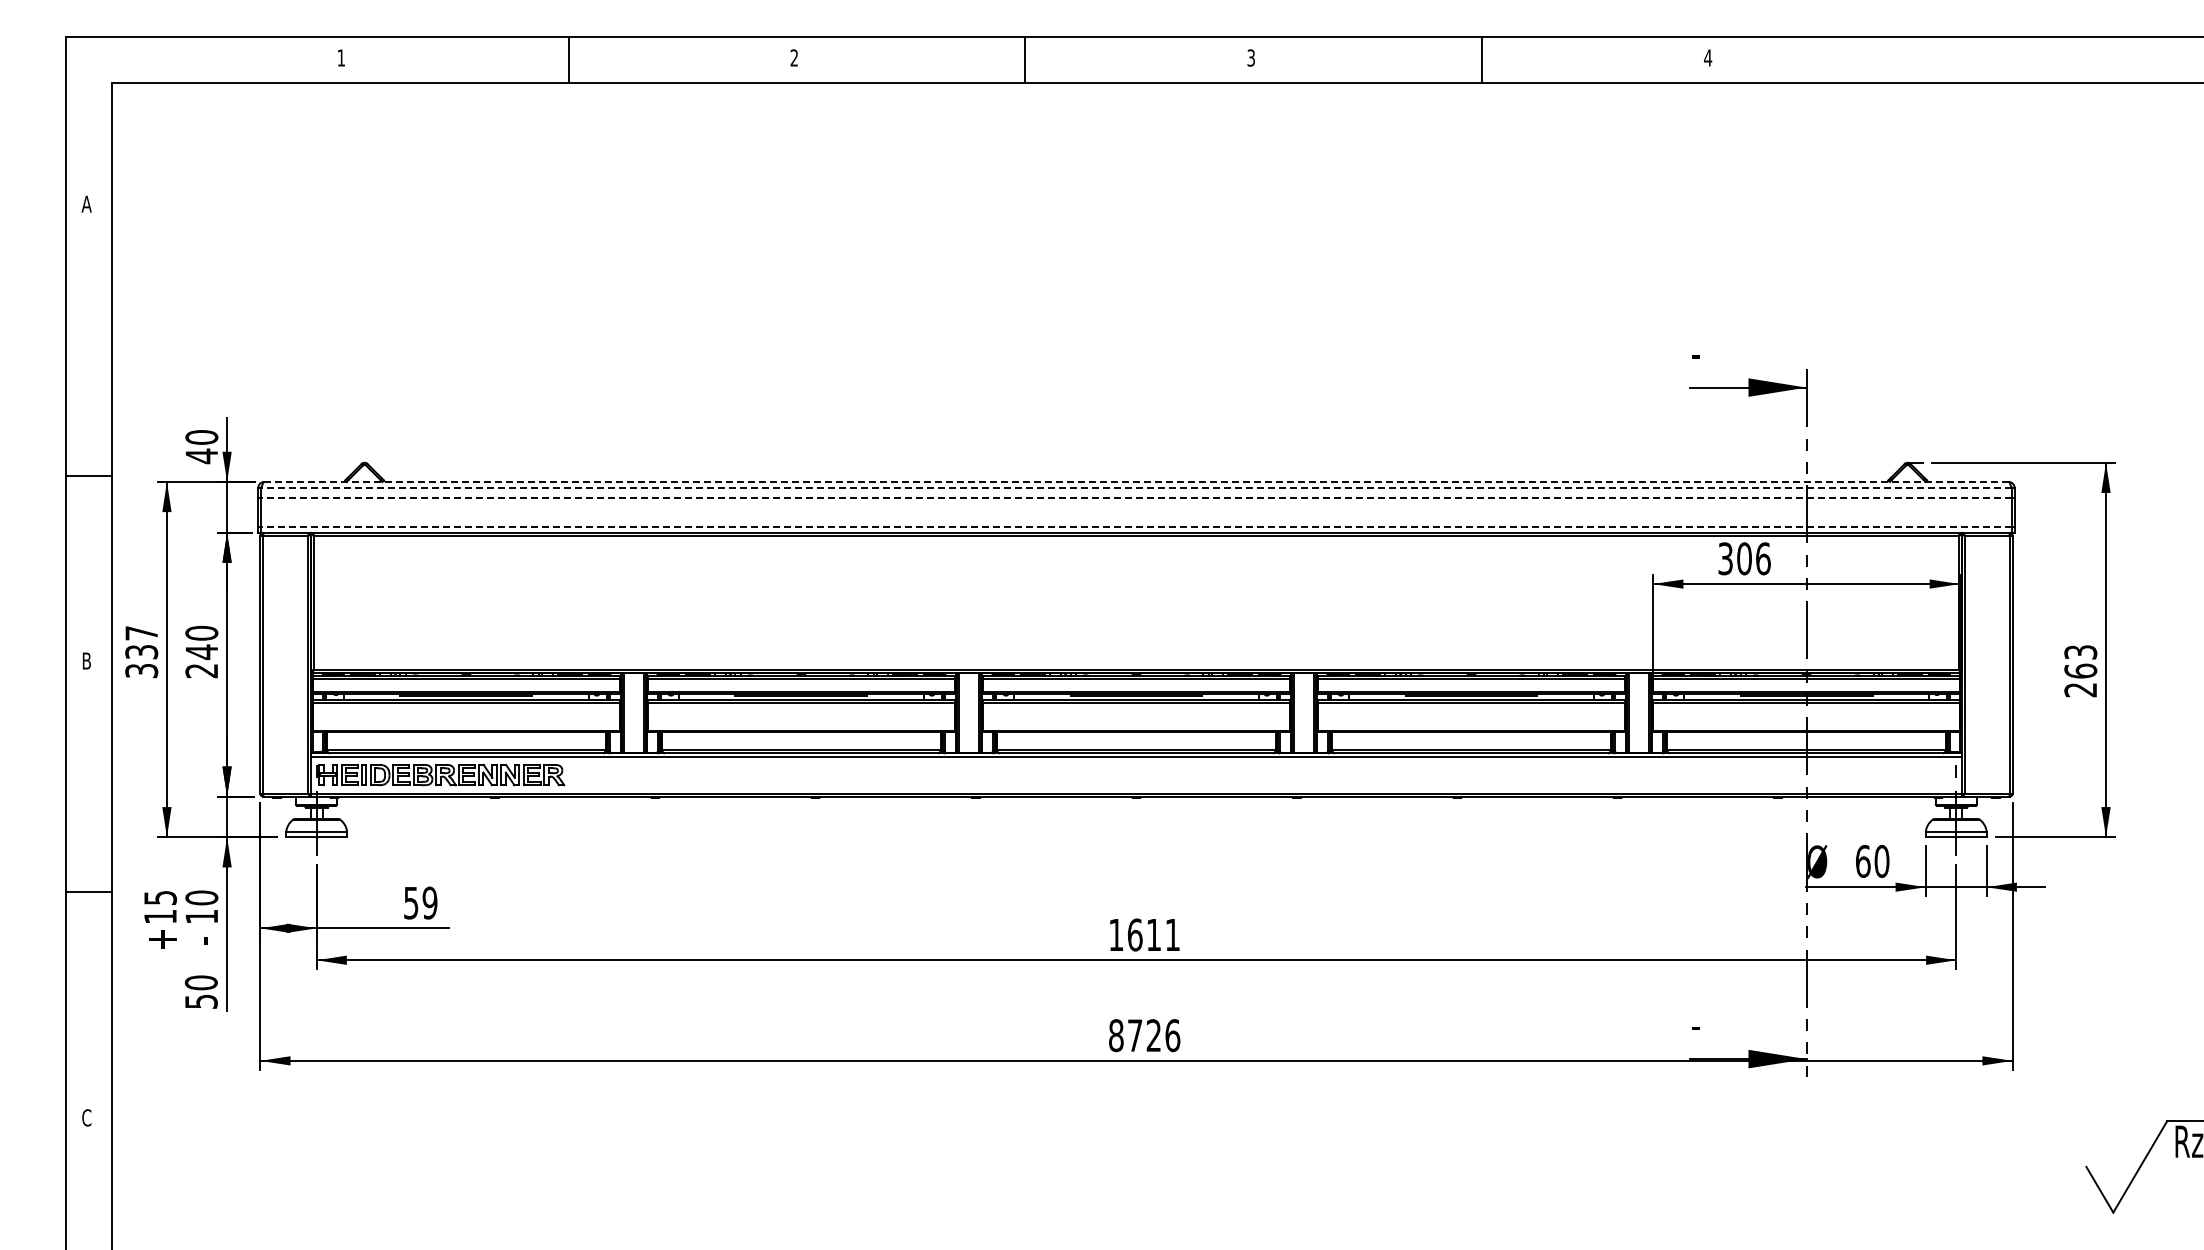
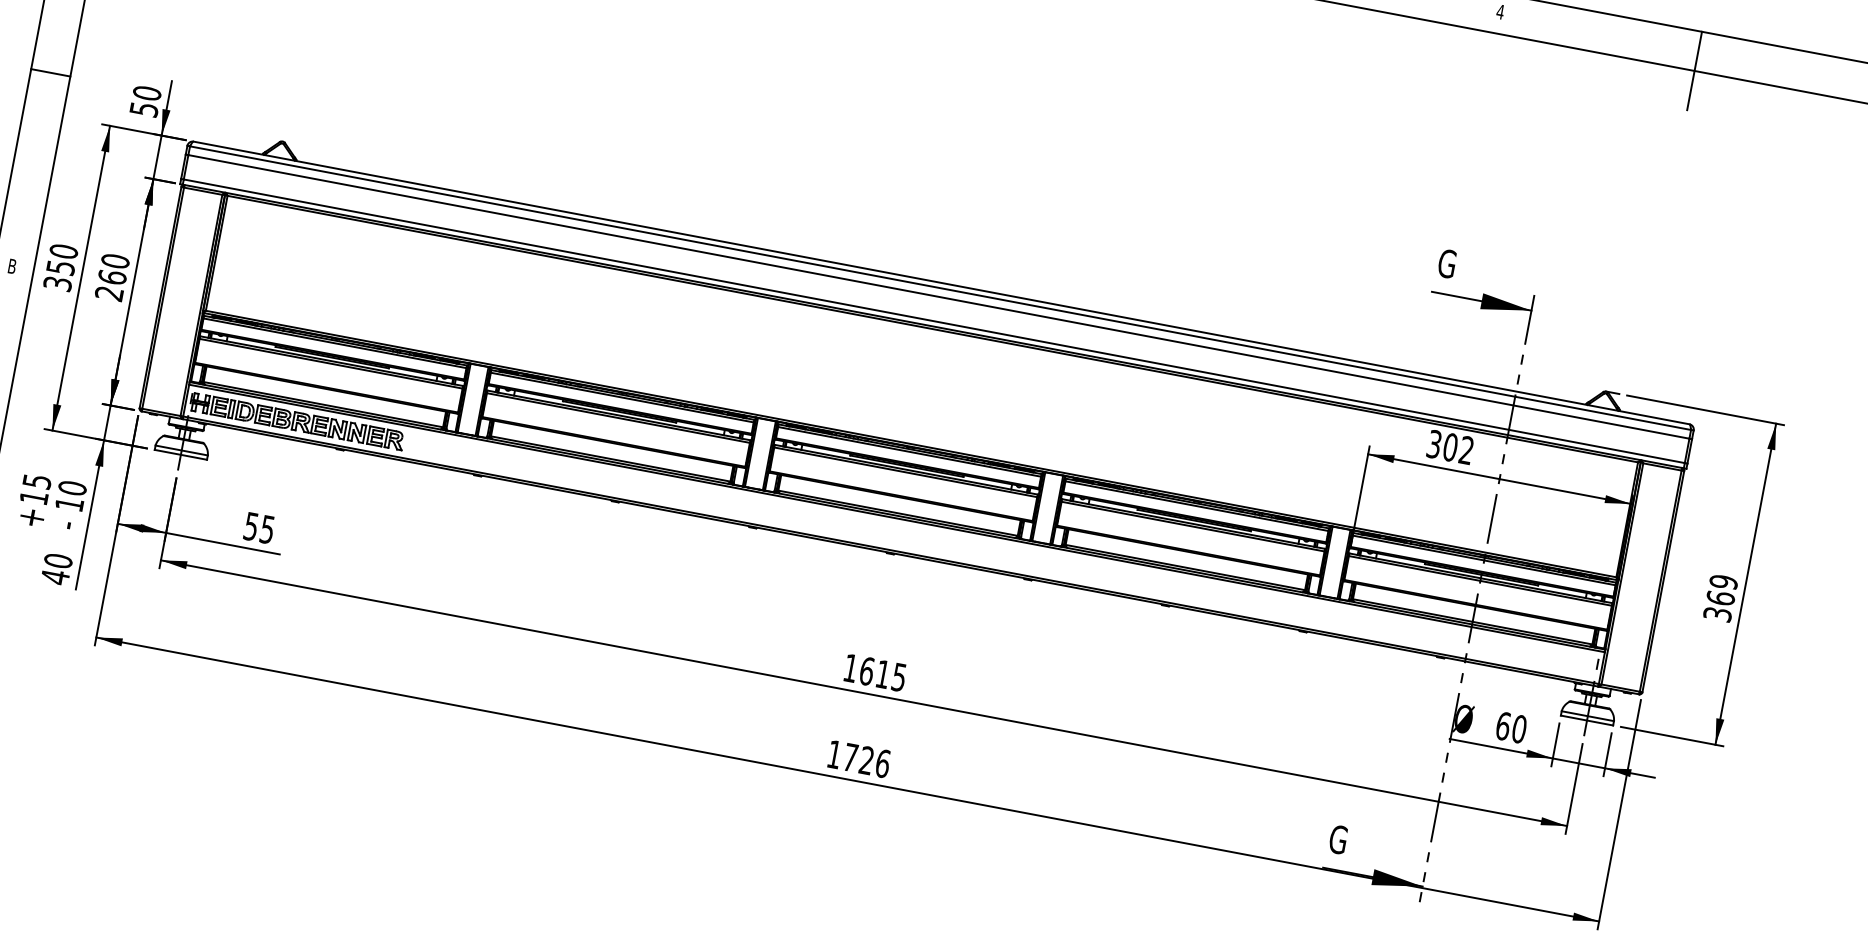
line: (1939, 82) -> (1694, 70), added
text: (1701, 352) -> (1447, 263), - -> G
text: (201, 456) -> (143, 109), 40 -> 50
line: (88, 475) -> (50, 72), moved
line: (1135, 481) -> (940, 282), dashed -> solid
line: (1135, 488) -> (939, 288), dashed -> solid
line: (1135, 498) -> (938, 297), dashed -> solid
line: (1135, 526) -> (933, 321), dashed -> solid
text: (1763, 558) -> (1466, 450), 306 -> 302
text: (141, 641) -> (62, 258), 337 -> 350
text: (201, 652) -> (112, 277), 240 -> 260
text: (2080, 671) -> (1720, 598), 263 -> 369
text: (429, 902) -> (267, 529), 59 -> 55
text: (1172, 935) -> (898, 677), 1611 -> 1615
text: (201, 1001) -> (55, 577), 50 -> 40
text: (1701, 1023) -> (1338, 838), - -> G
text: (1116, 1035) -> (834, 754), 8726 -> 1726

